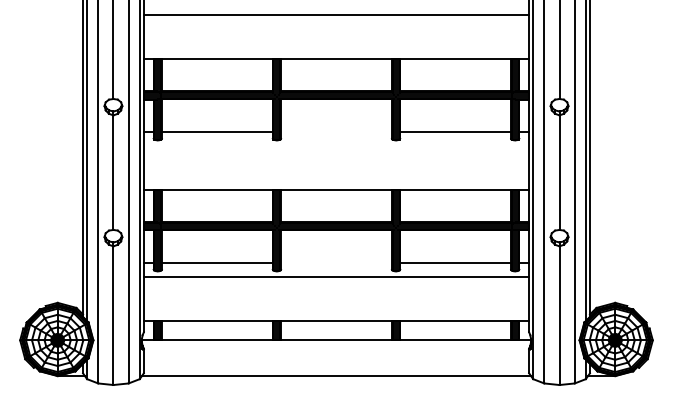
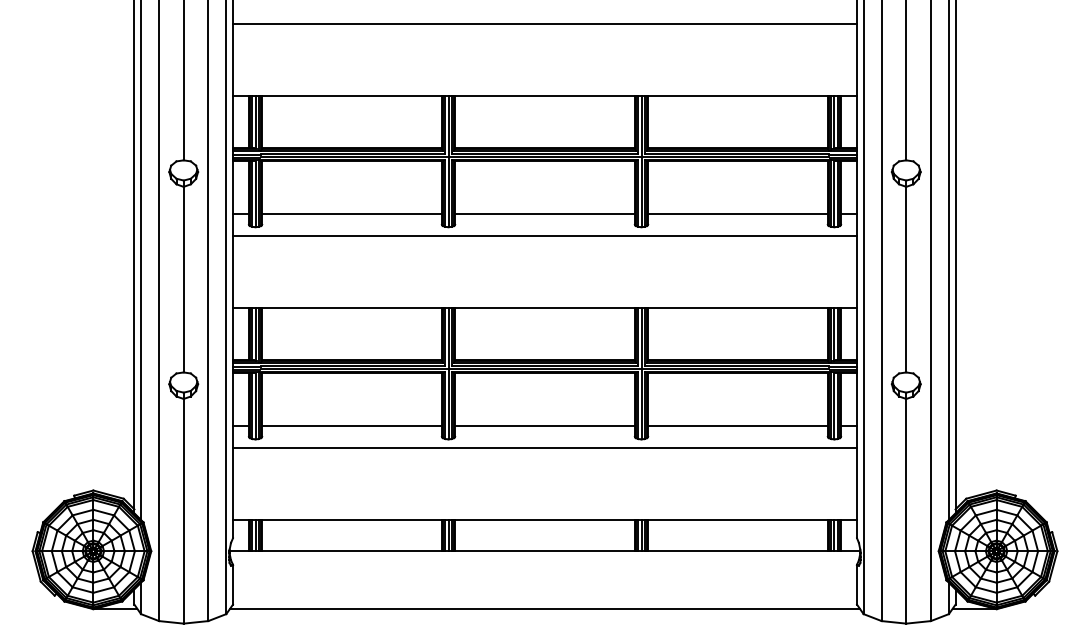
line: (336, 131) -> (545, 212), added
line: (336, 145) -> (545, 235), added
line: (336, 262) -> (545, 425), added

